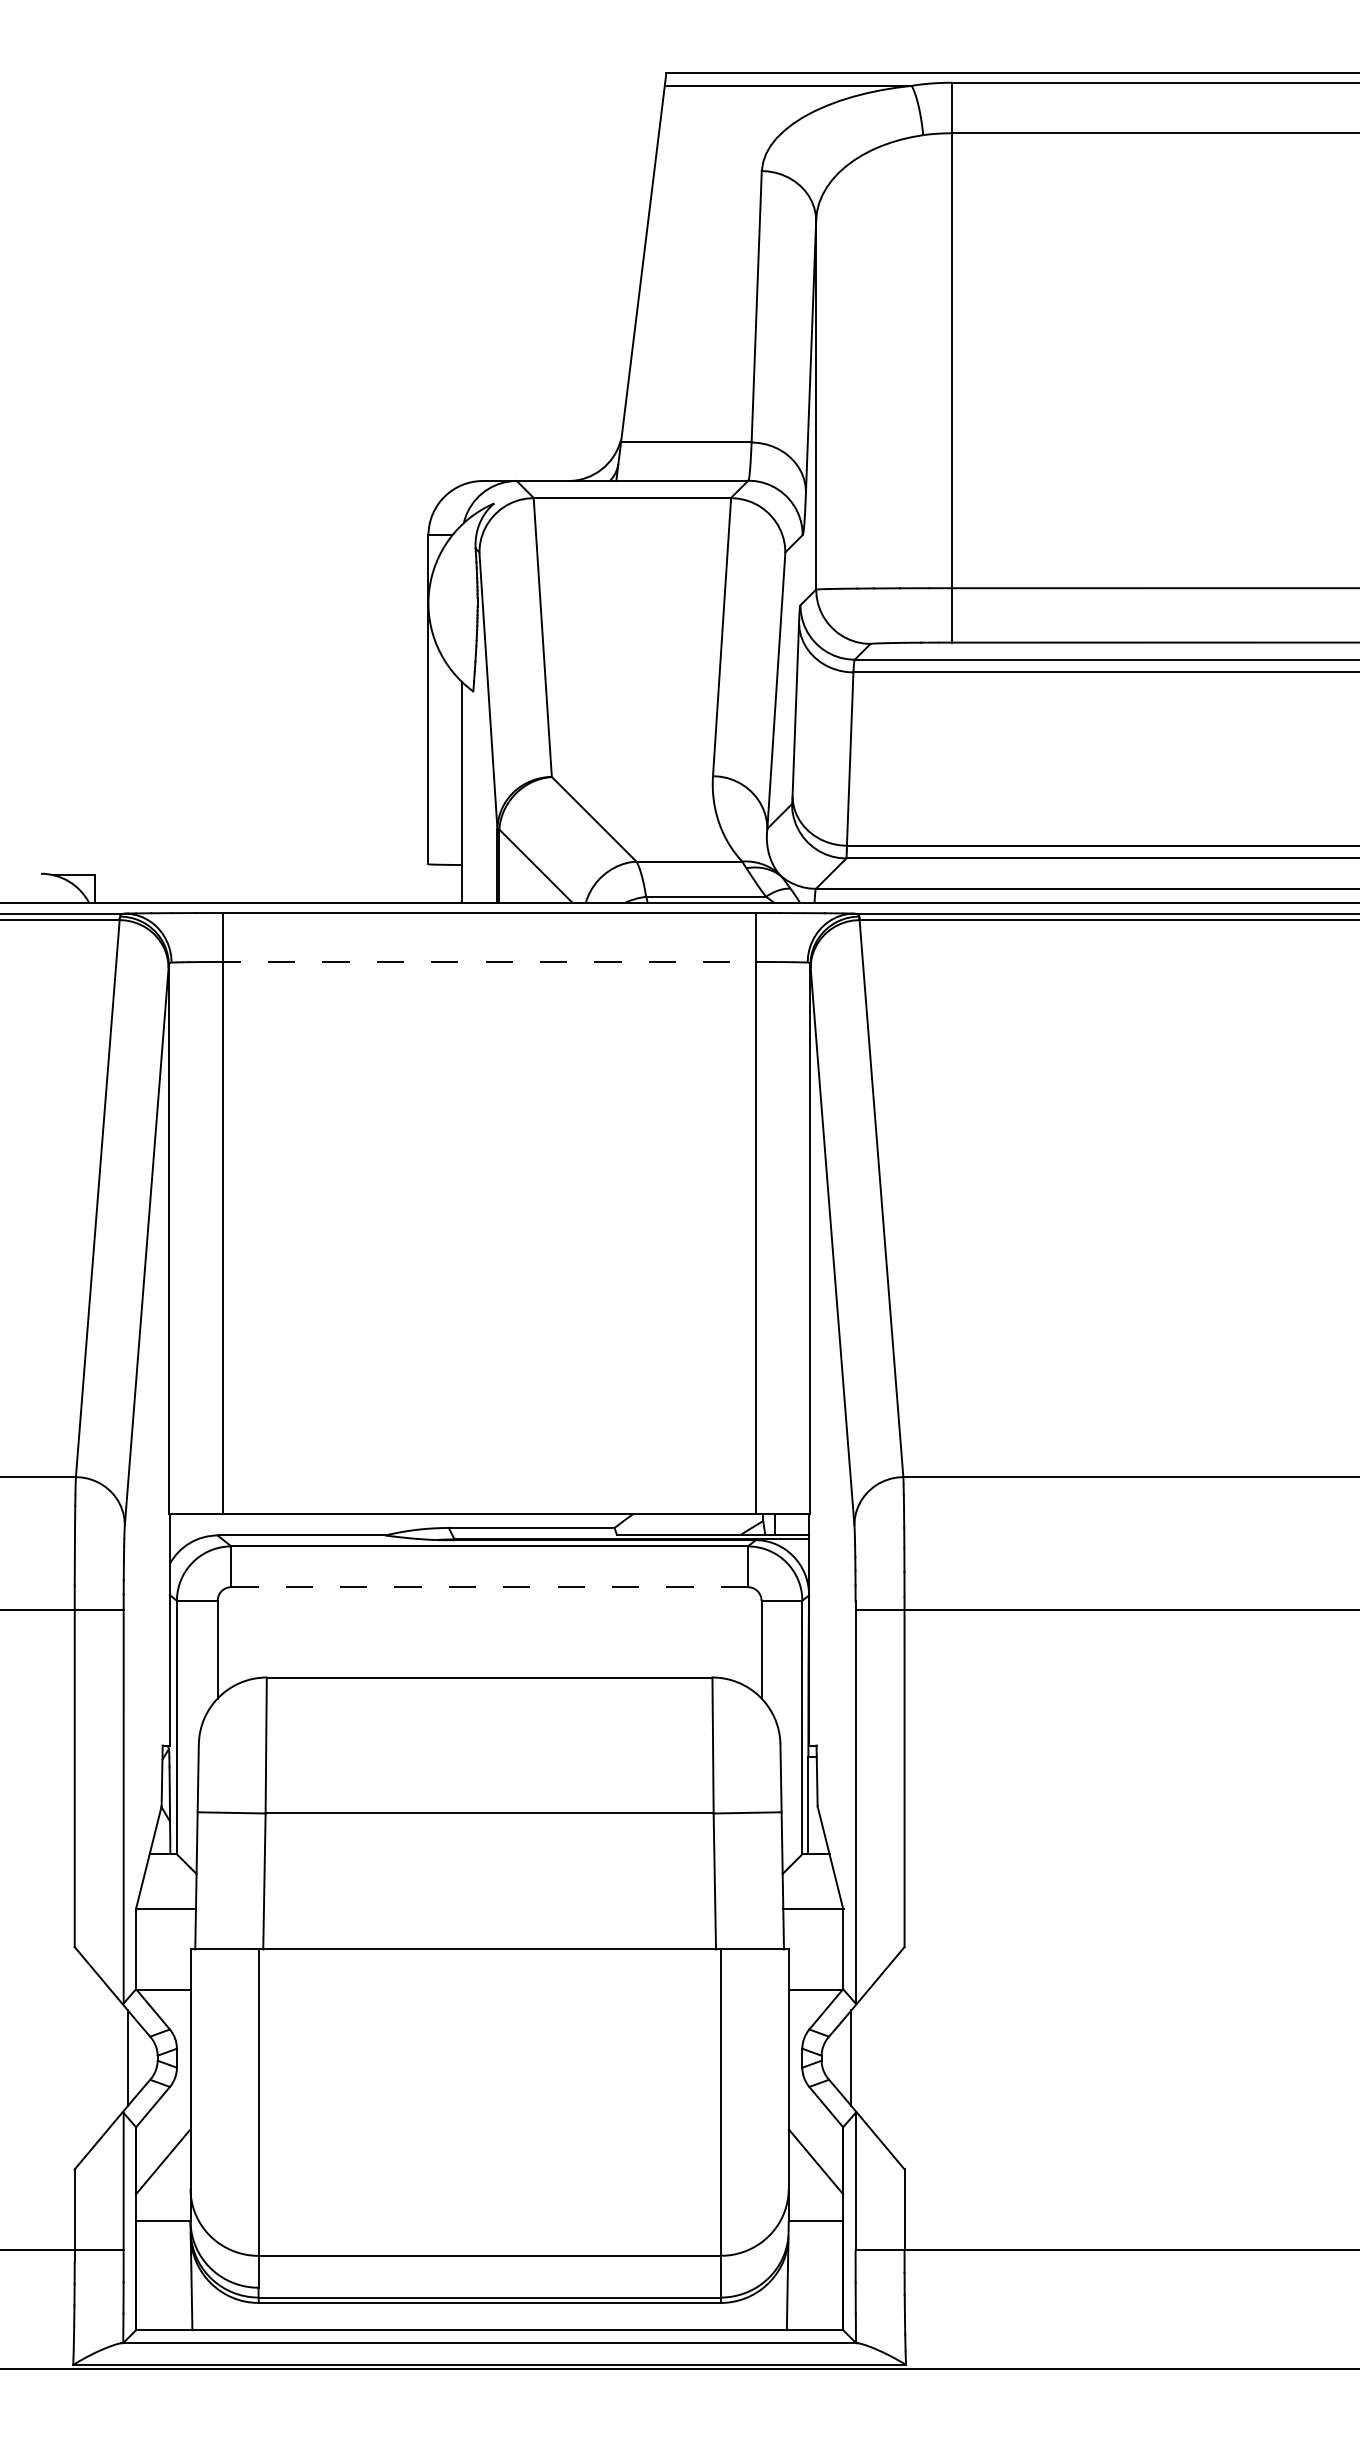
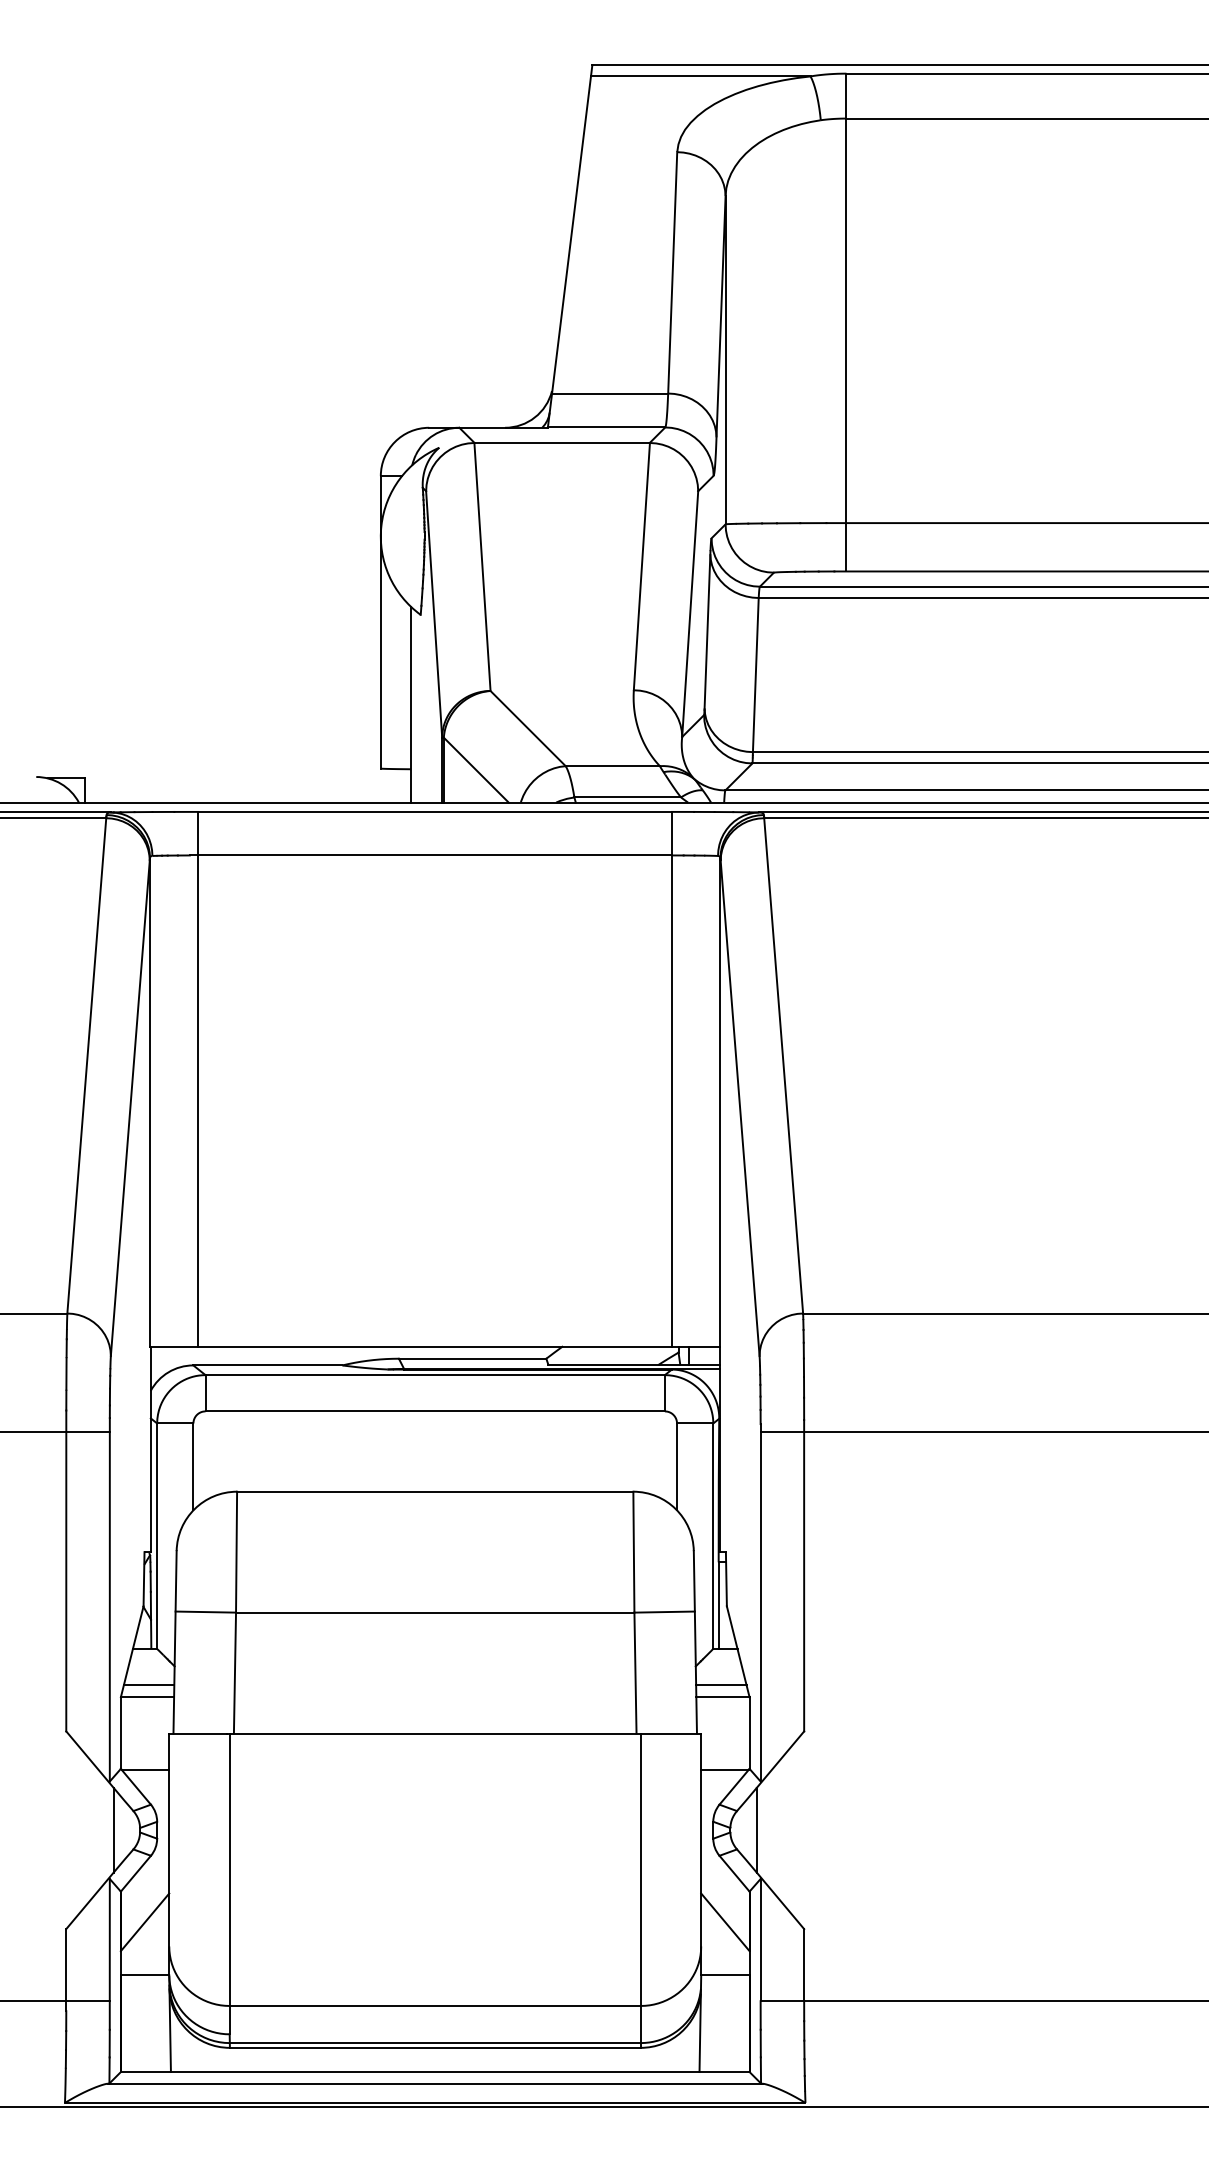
line: (485, 961) -> (431, 855), dashed -> solid
line: (489, 1587) -> (435, 1411), dashed -> solid
line: (167, 1895) -> (148, 1685), added
line: (811, 1895) -> (721, 1685), added

